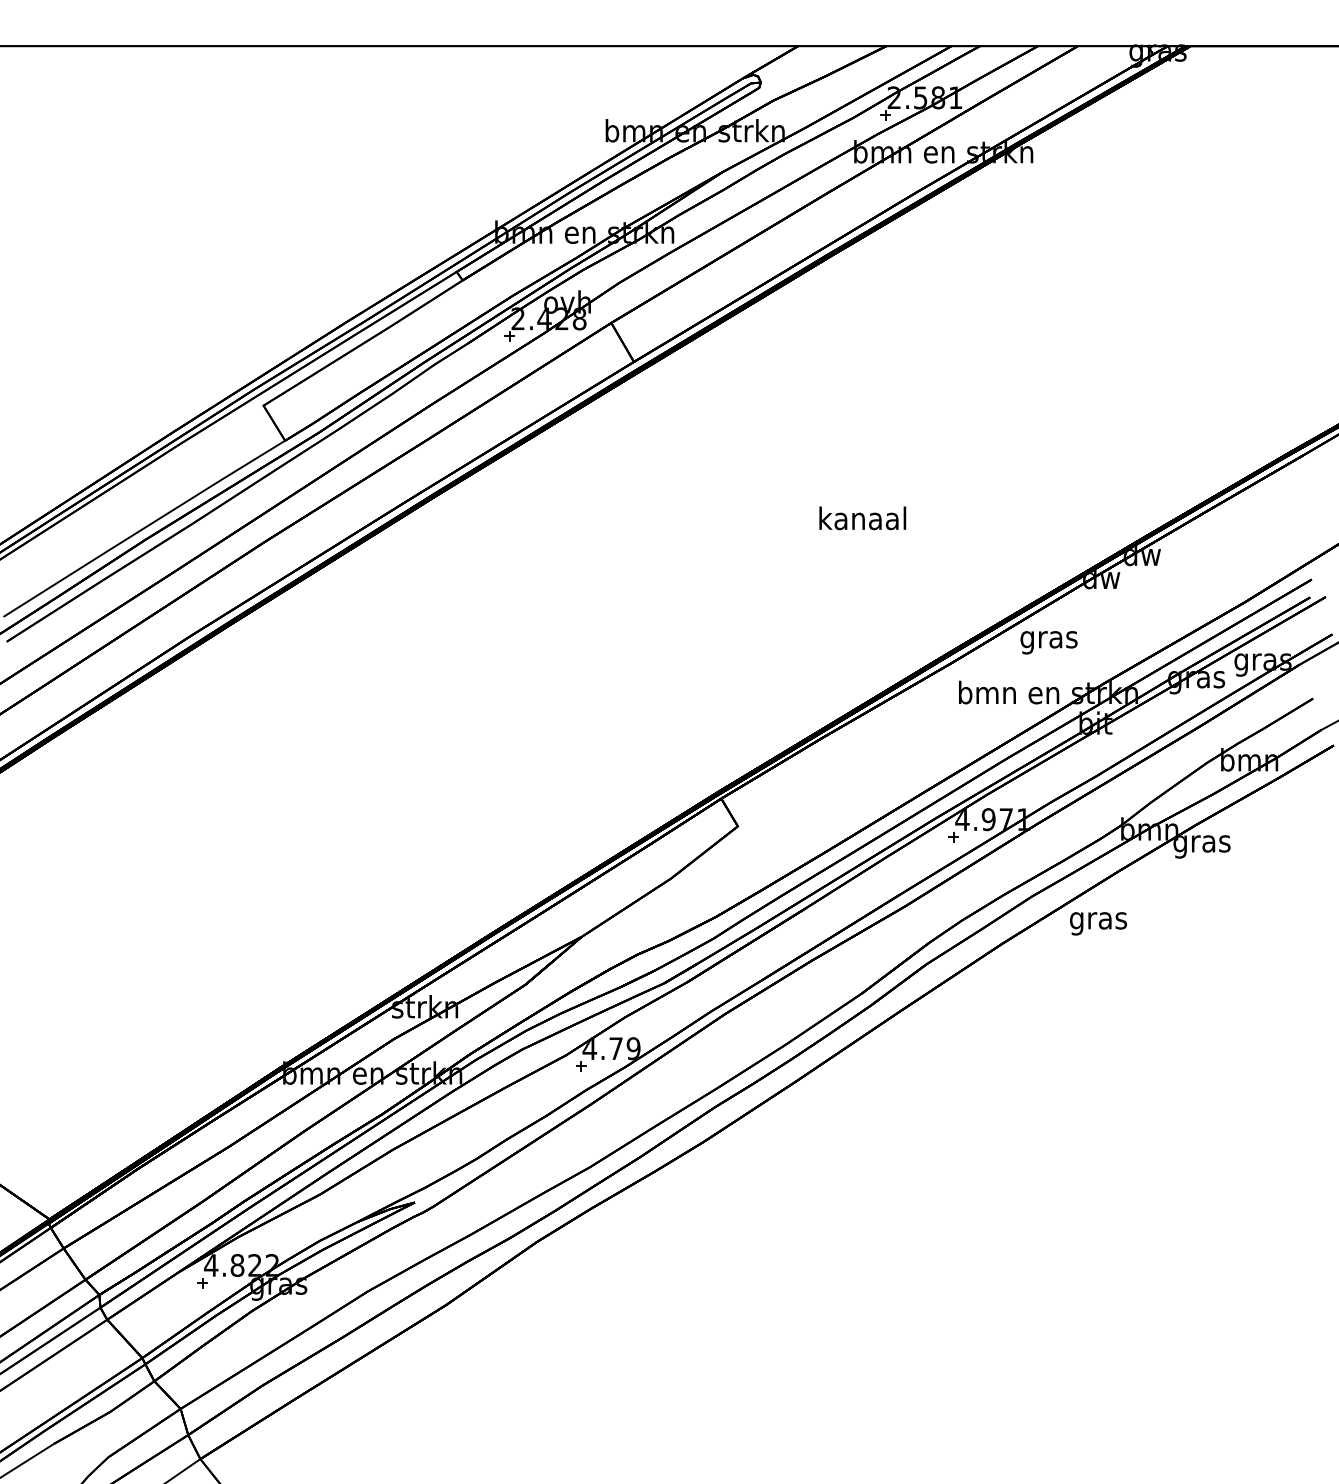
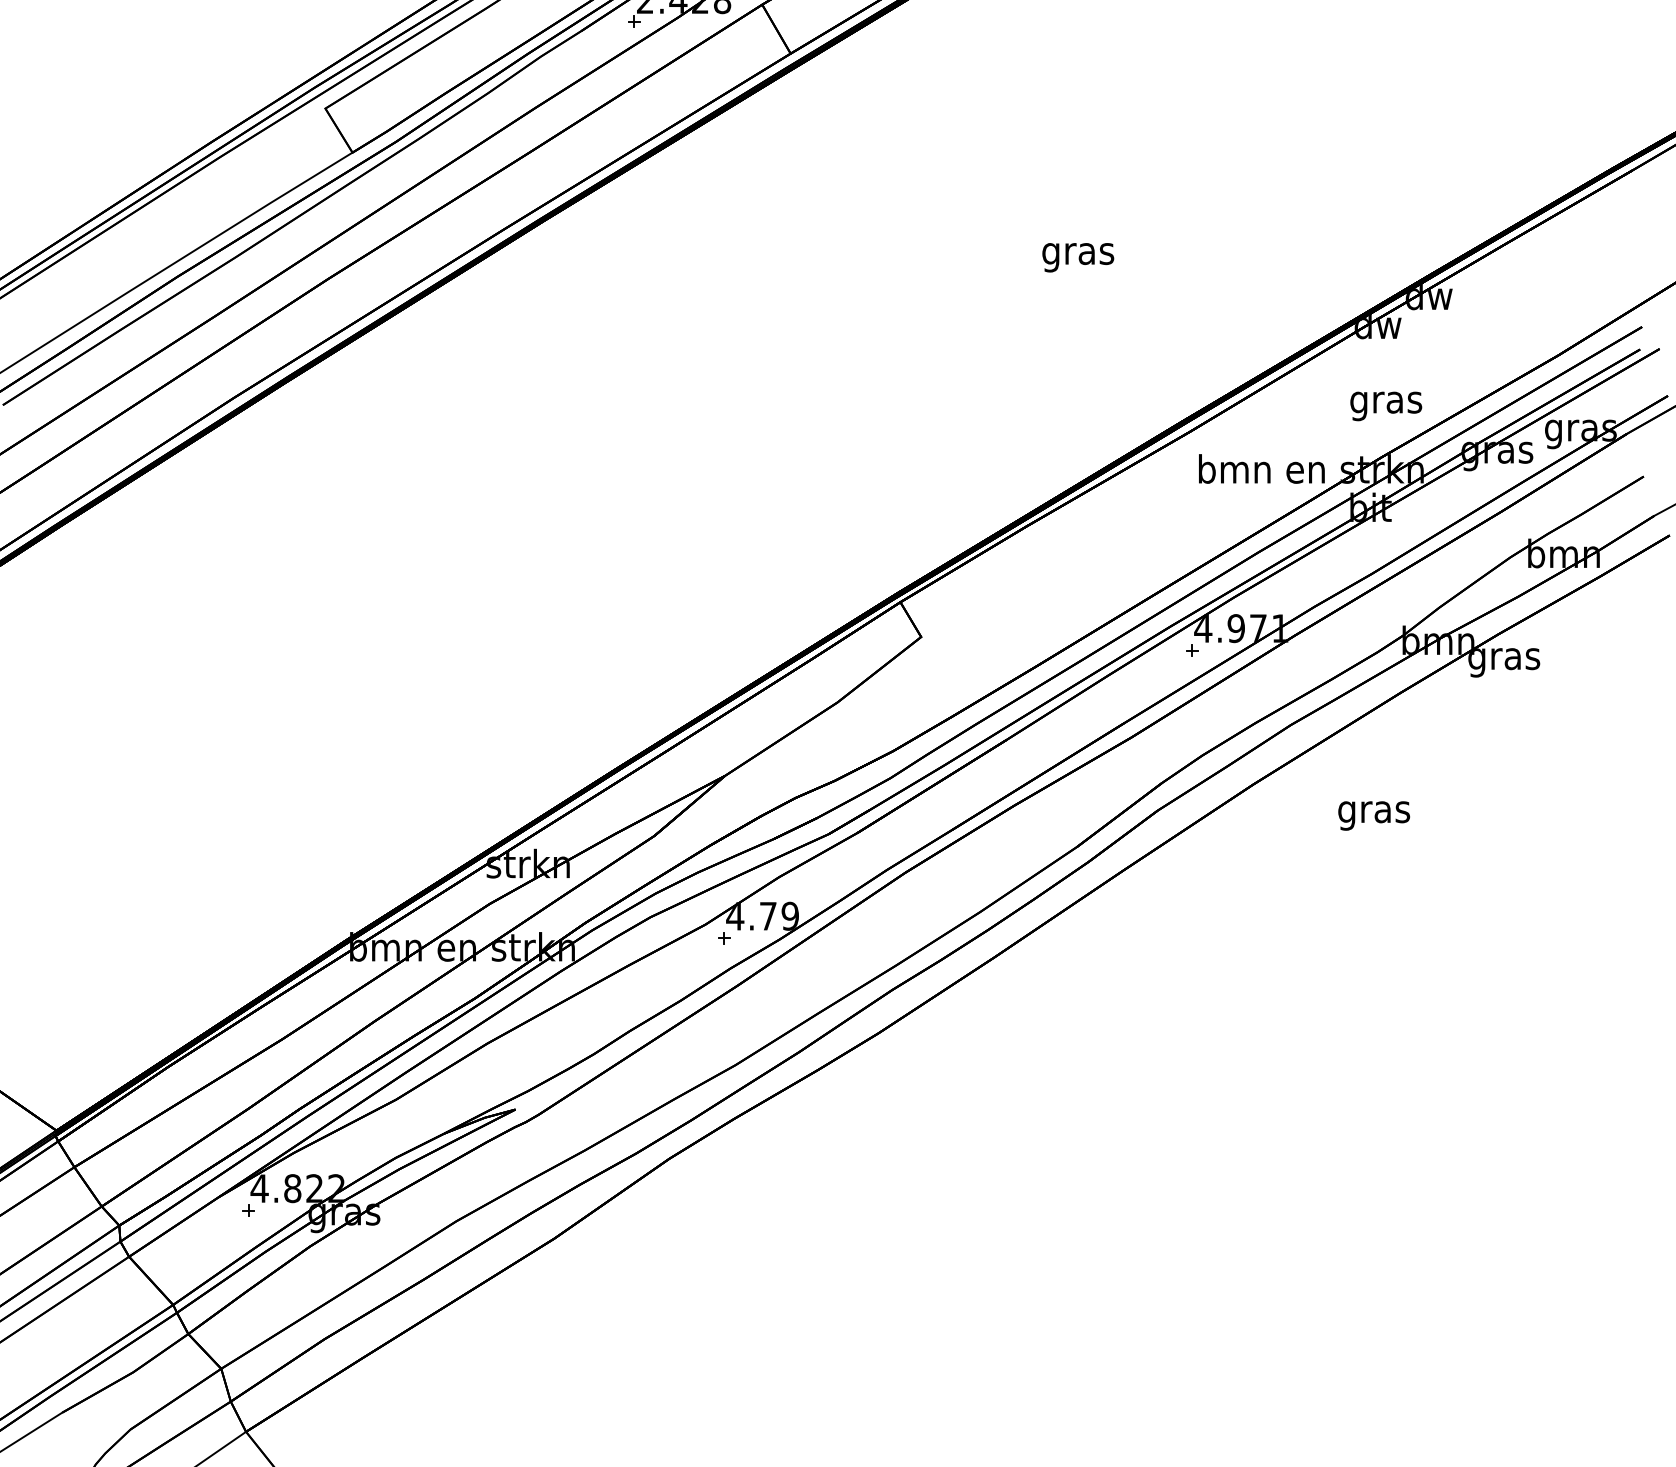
text: (862, 521) -> (1077, 254), kanaal -> gras
text: (1048, 642) -> (1385, 406), moved
text: (1098, 923) -> (1374, 815), moved

